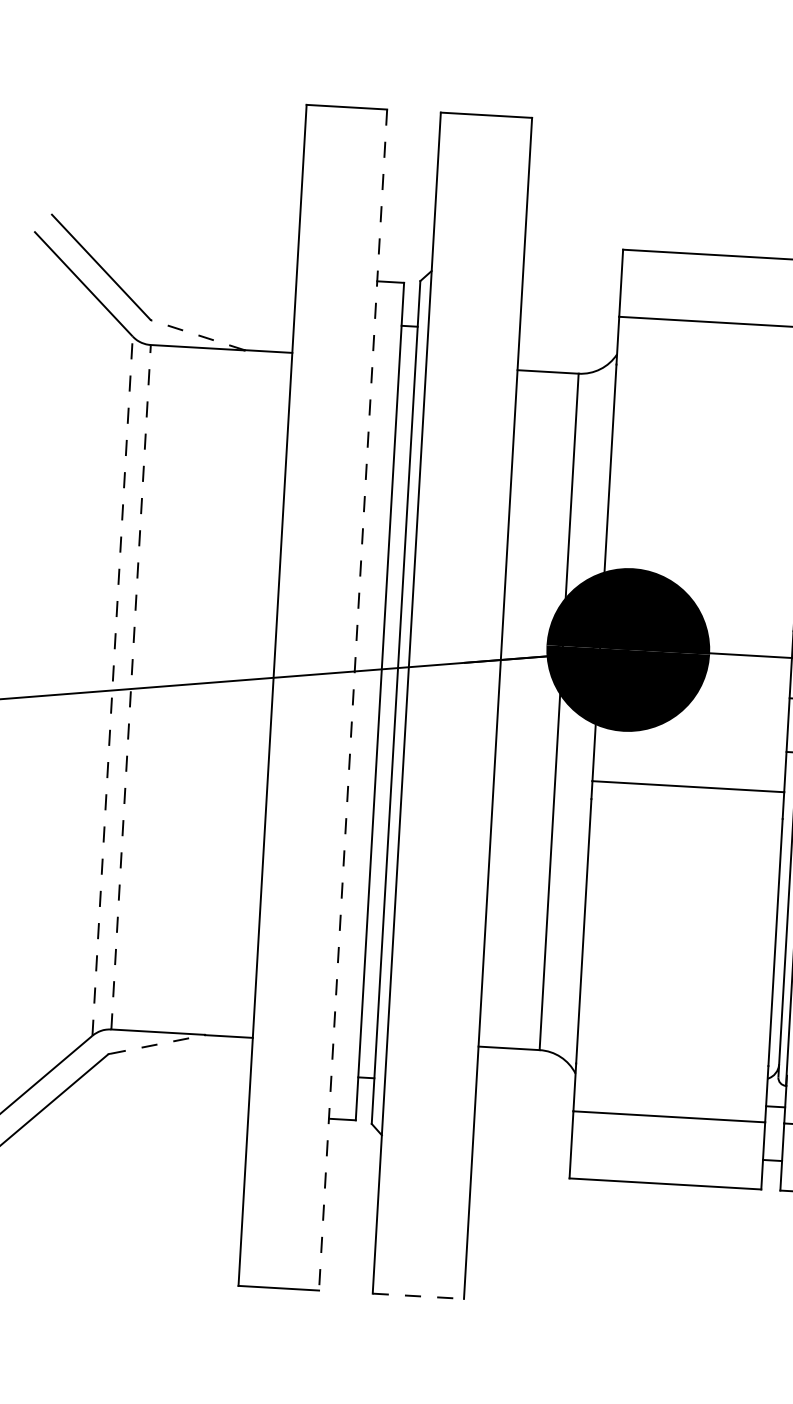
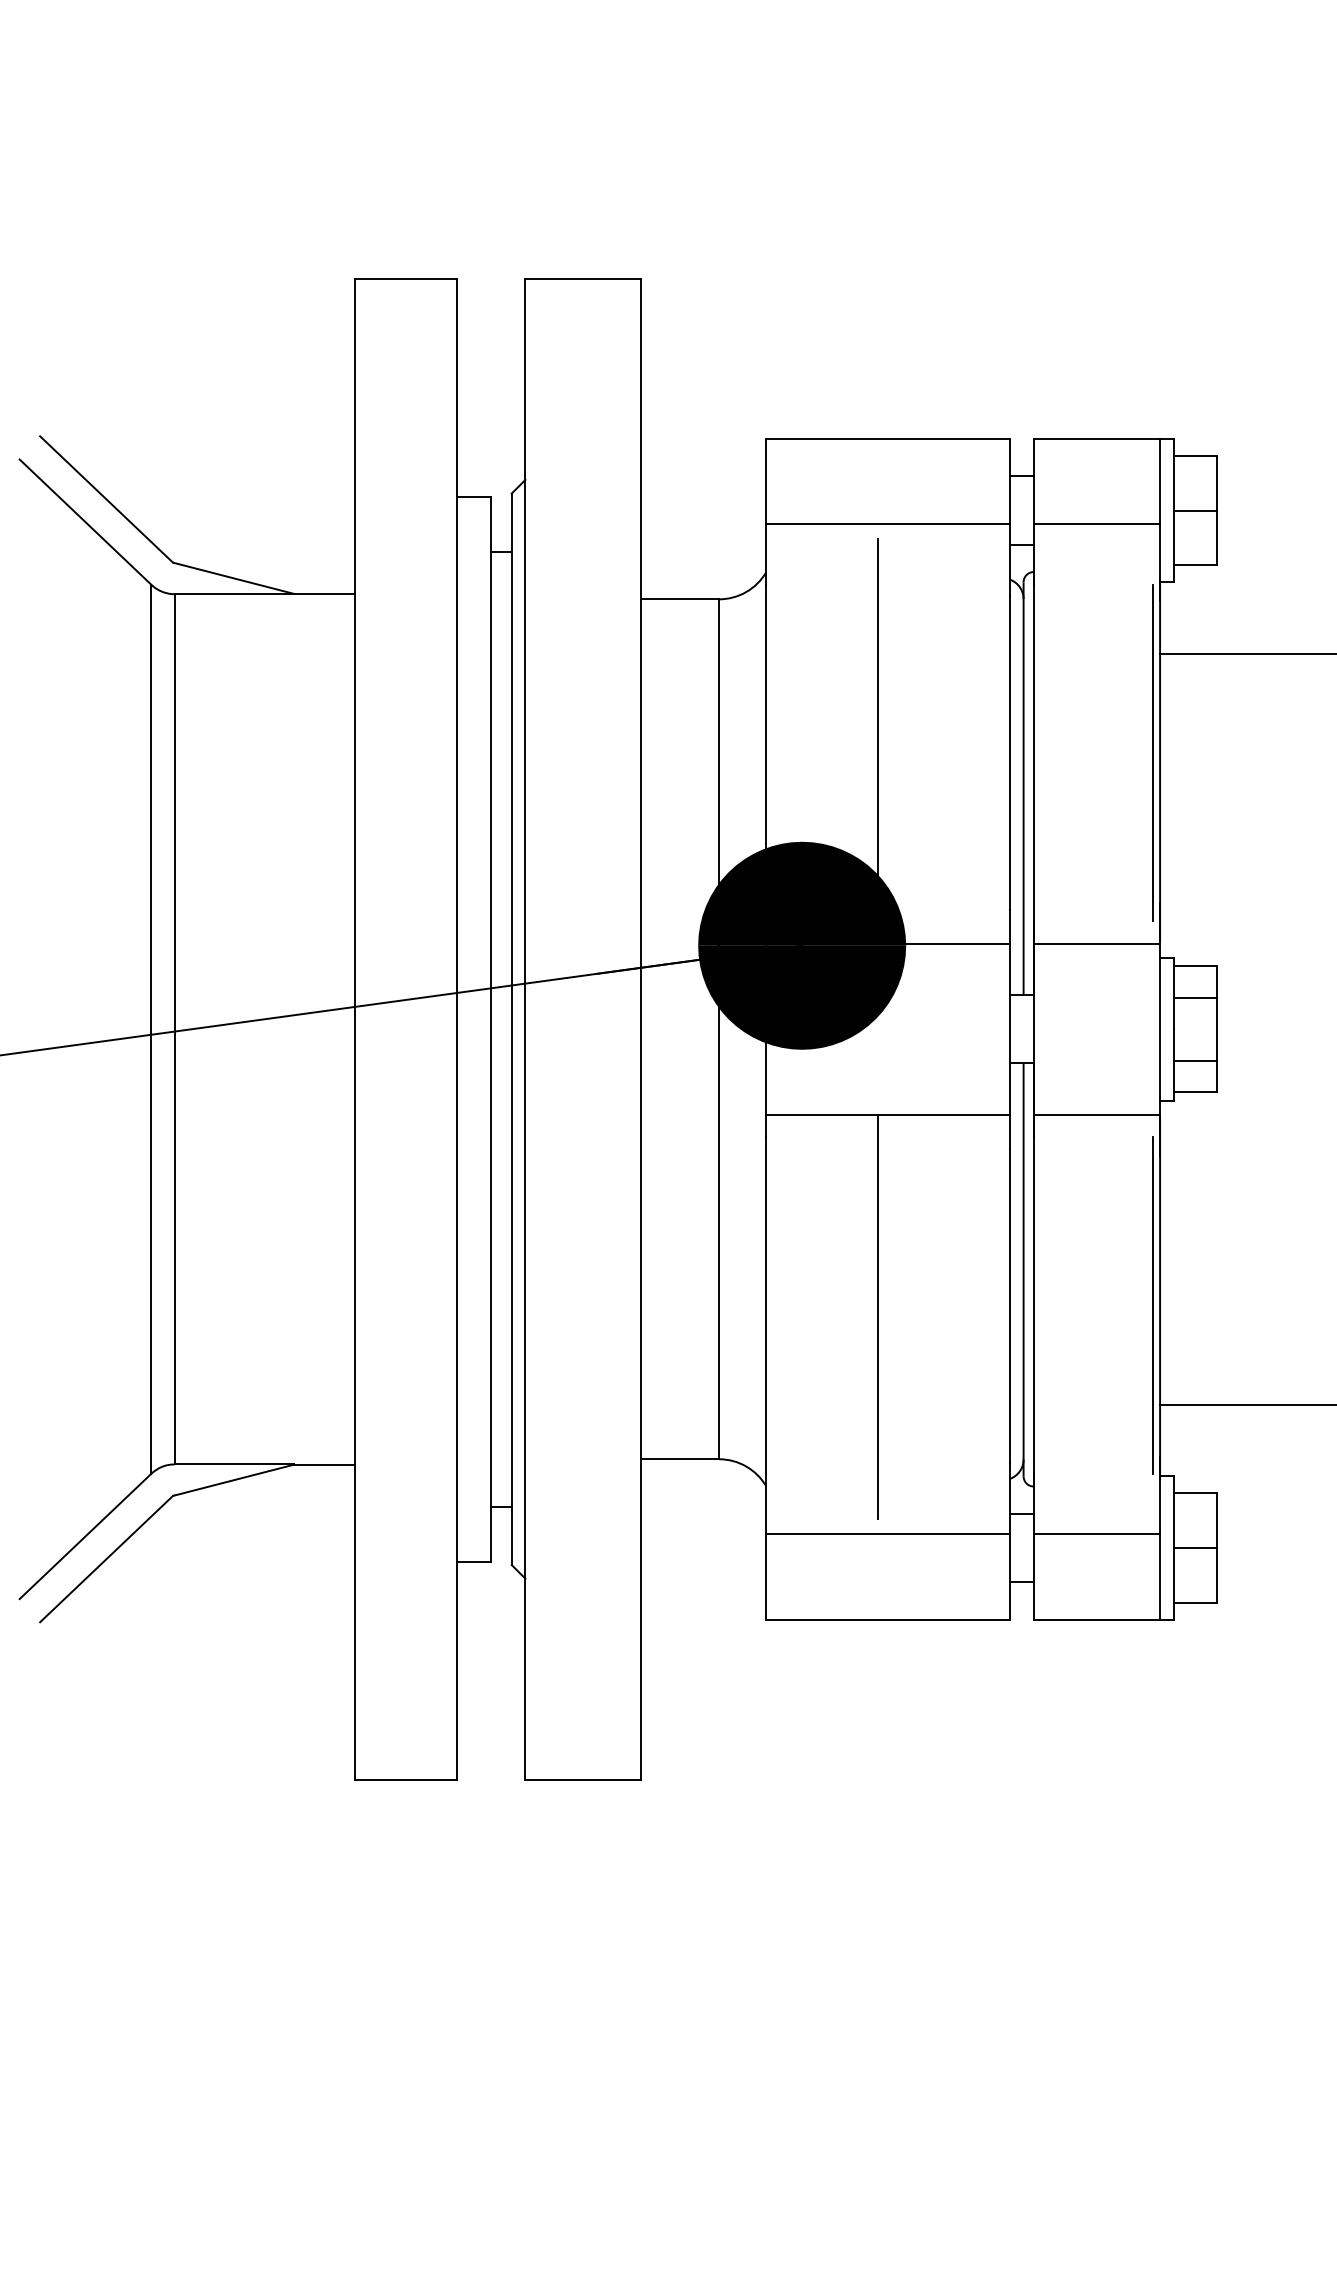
line: (198, 335) -> (234, 578), dashed -> solid
line: (696, 491) -> (877, 740), added
line: (112, 685) -> (151, 1028), dashed -> solid
line: (130, 686) -> (174, 1028), dashed -> solid
line: (353, 700) -> (457, 1029), dashed -> solid
line: (670, 945) -> (877, 1317), added
line: (157, 1044) -> (234, 1480), dashed -> solid
line: (418, 1296) -> (583, 1780), dashed -> solid

